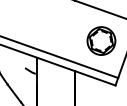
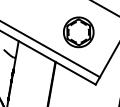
part: (101, 40) -> (78, 31), moved

